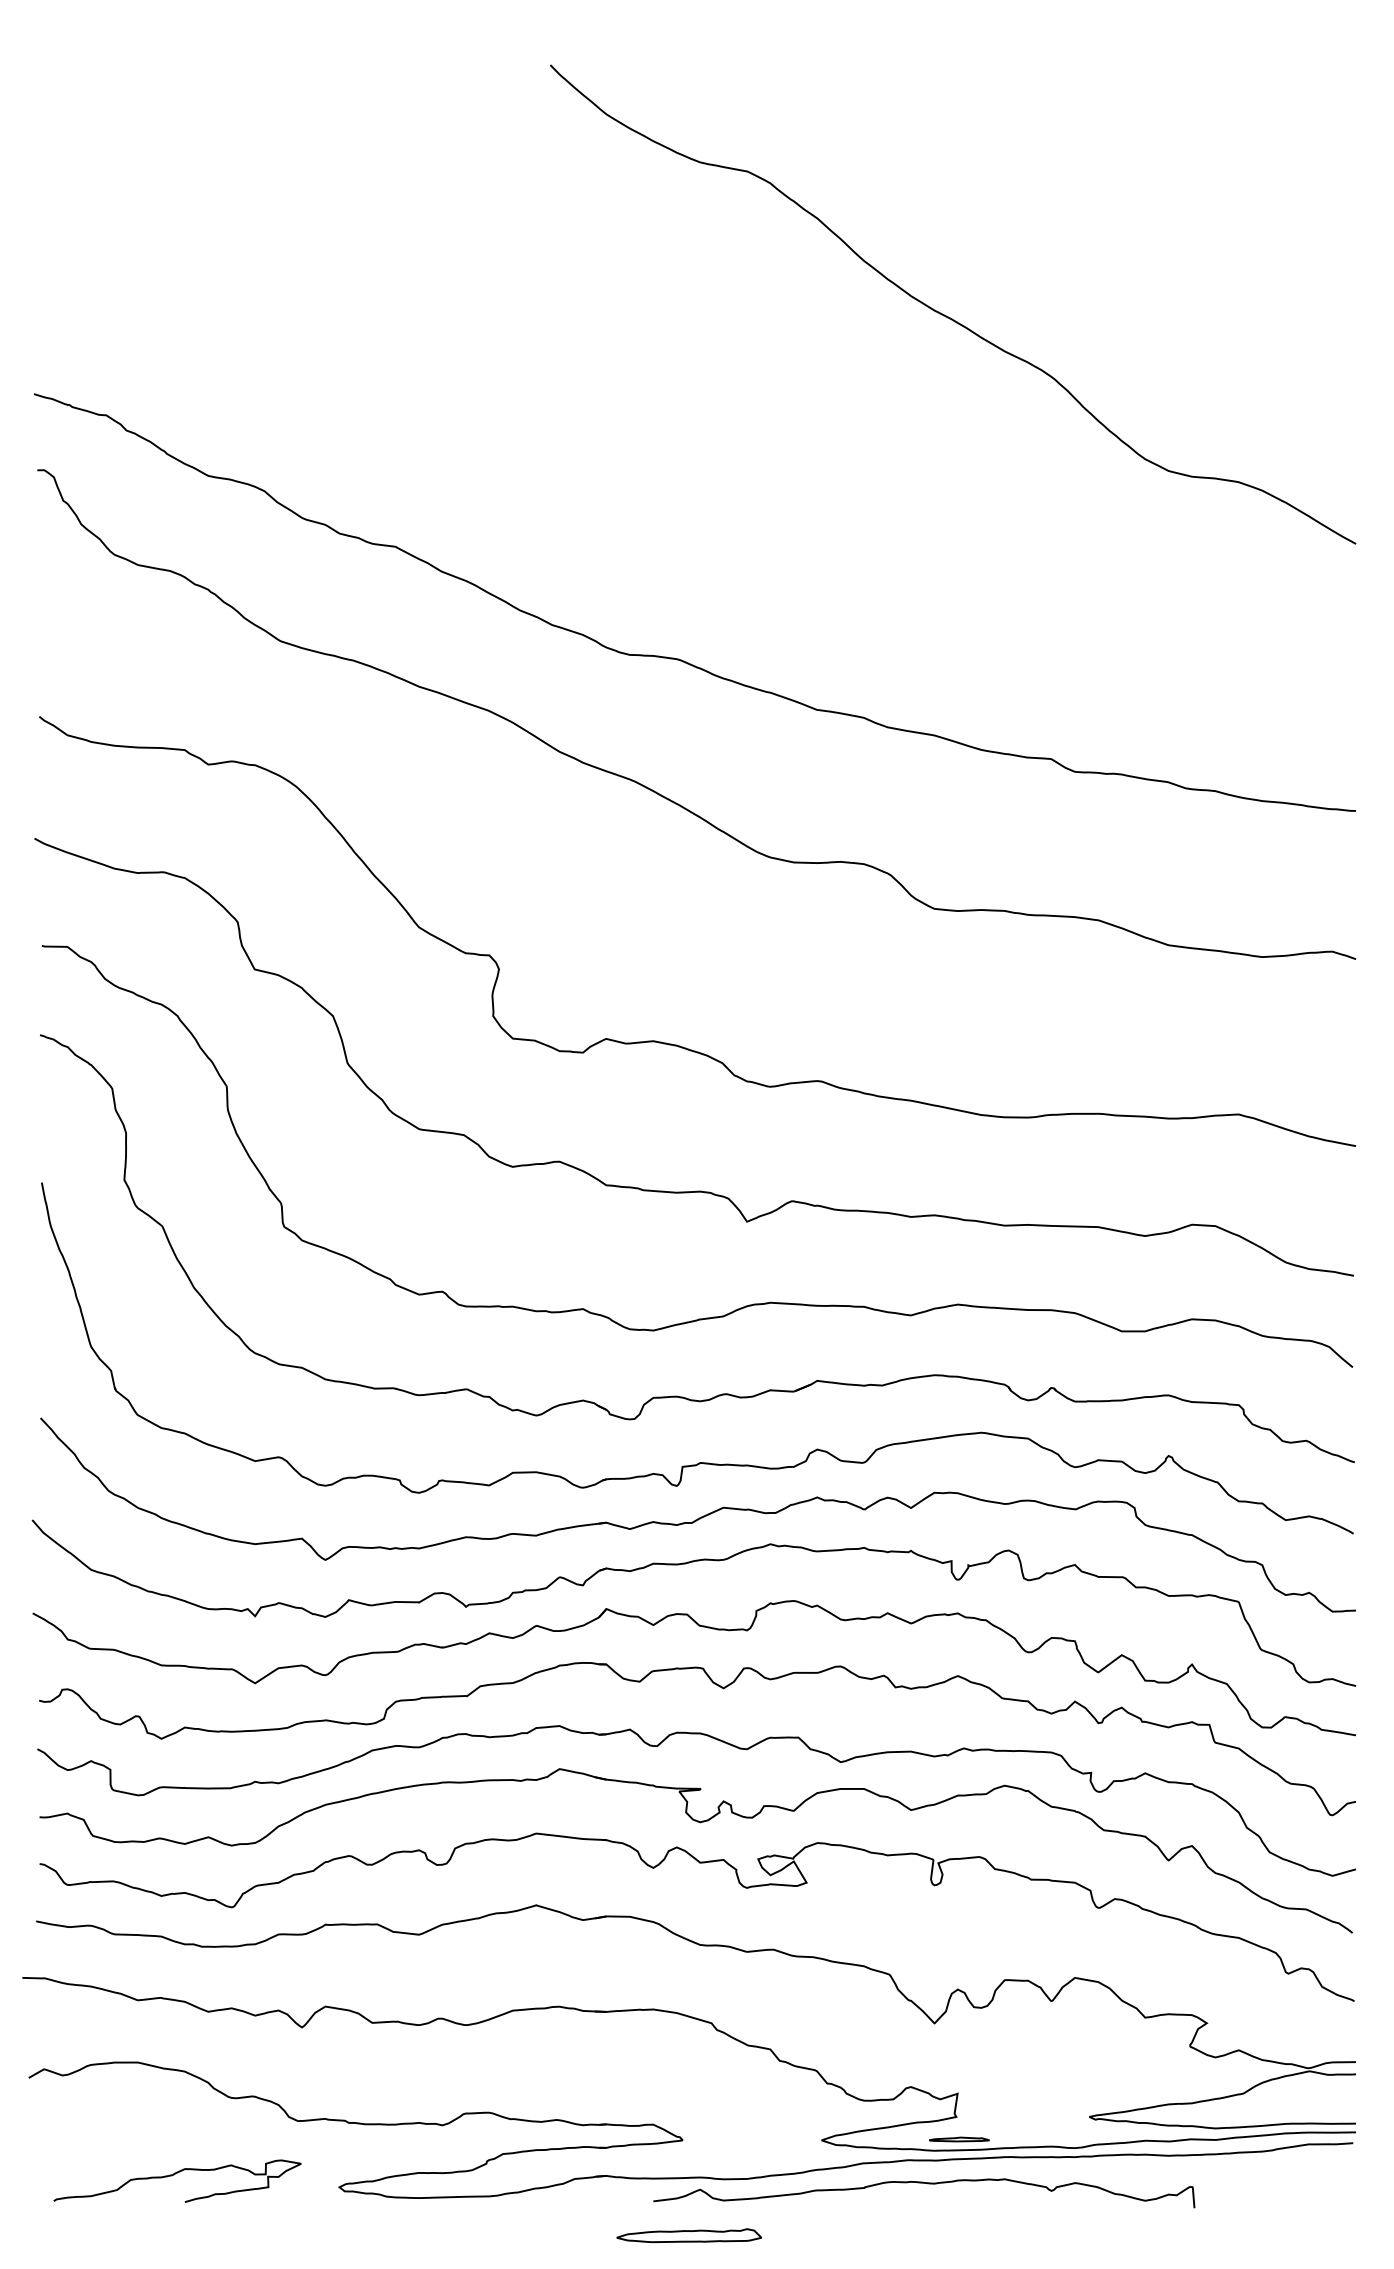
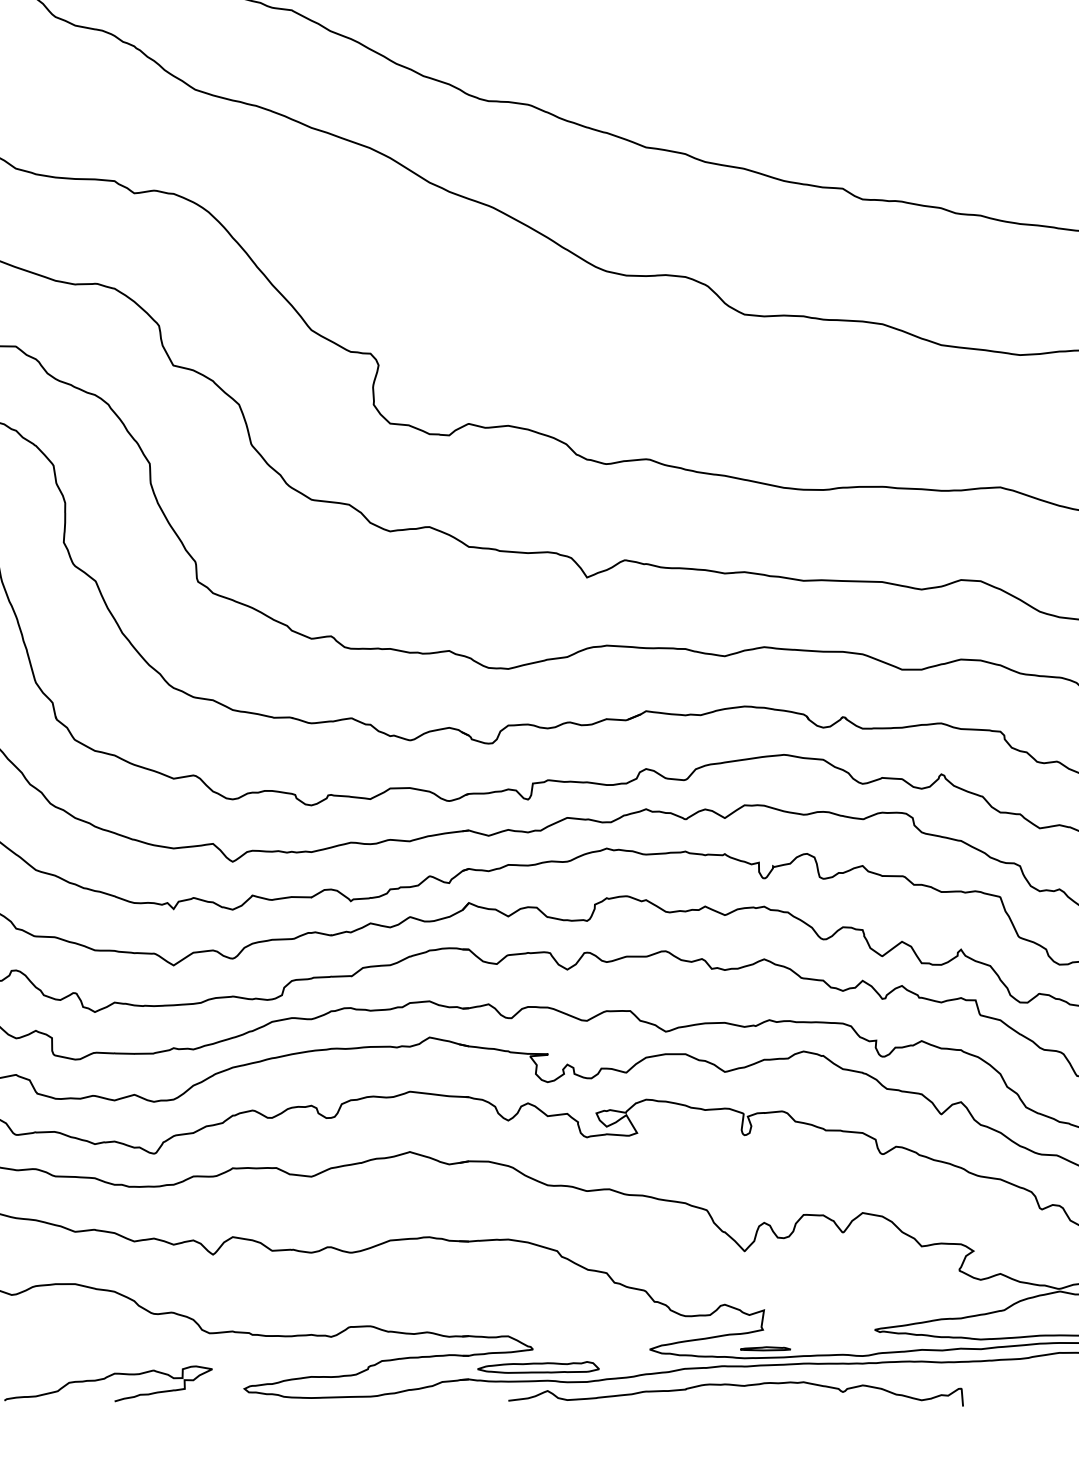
part: (688, 2235) -> (537, 1367), moved

